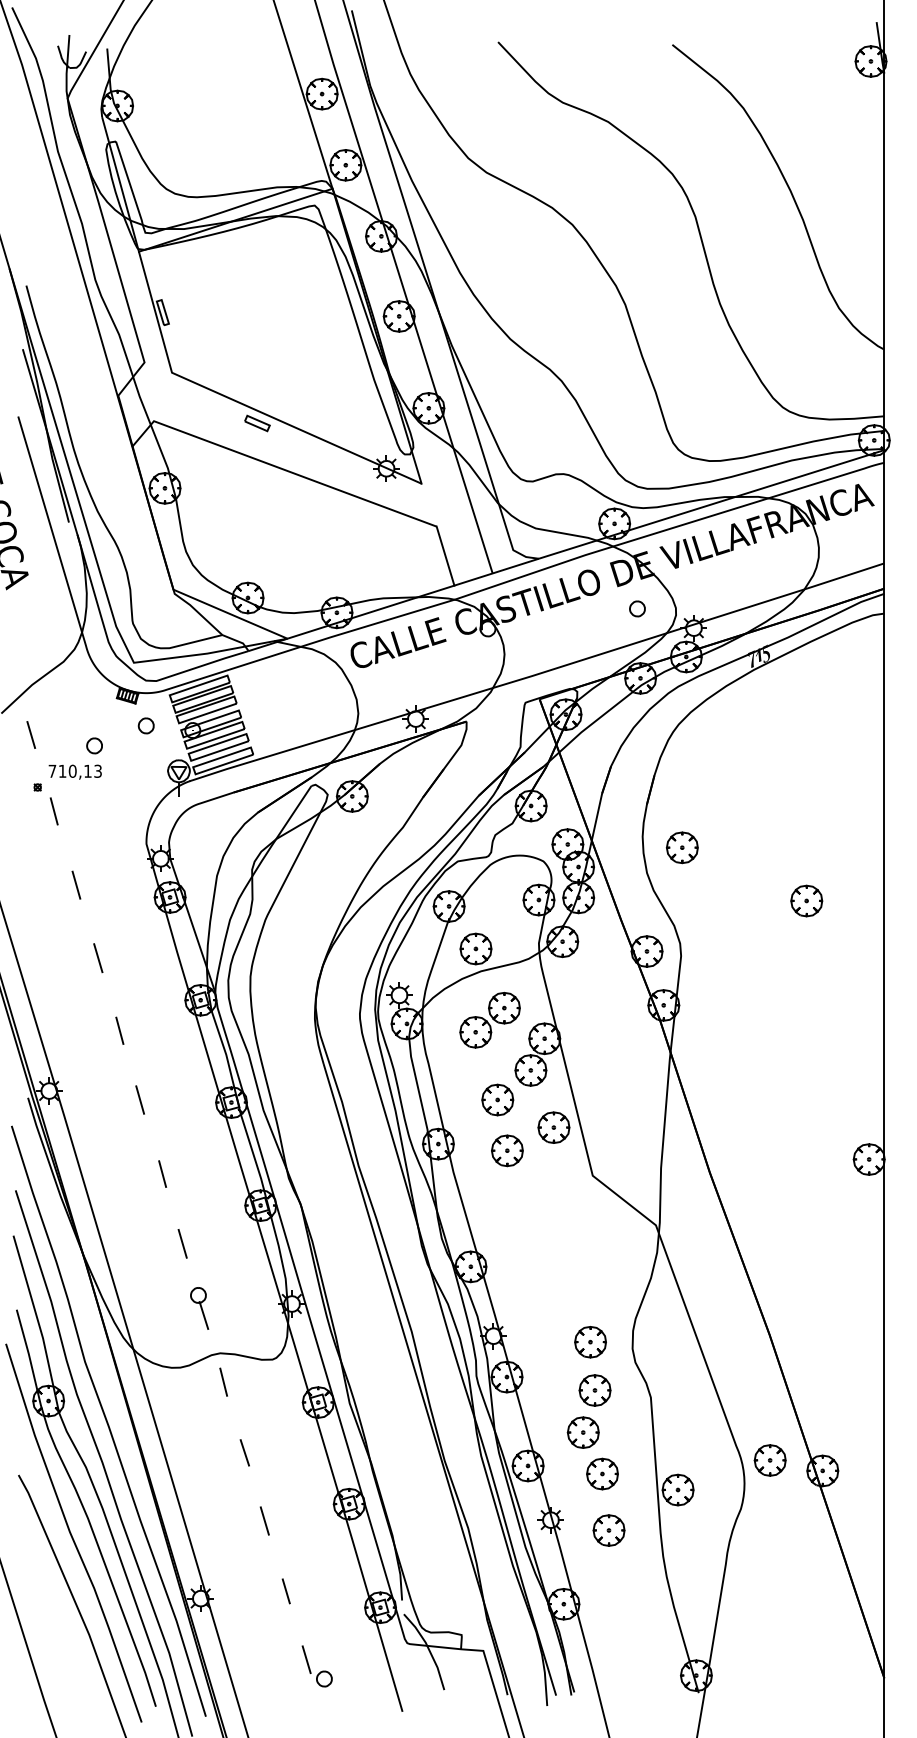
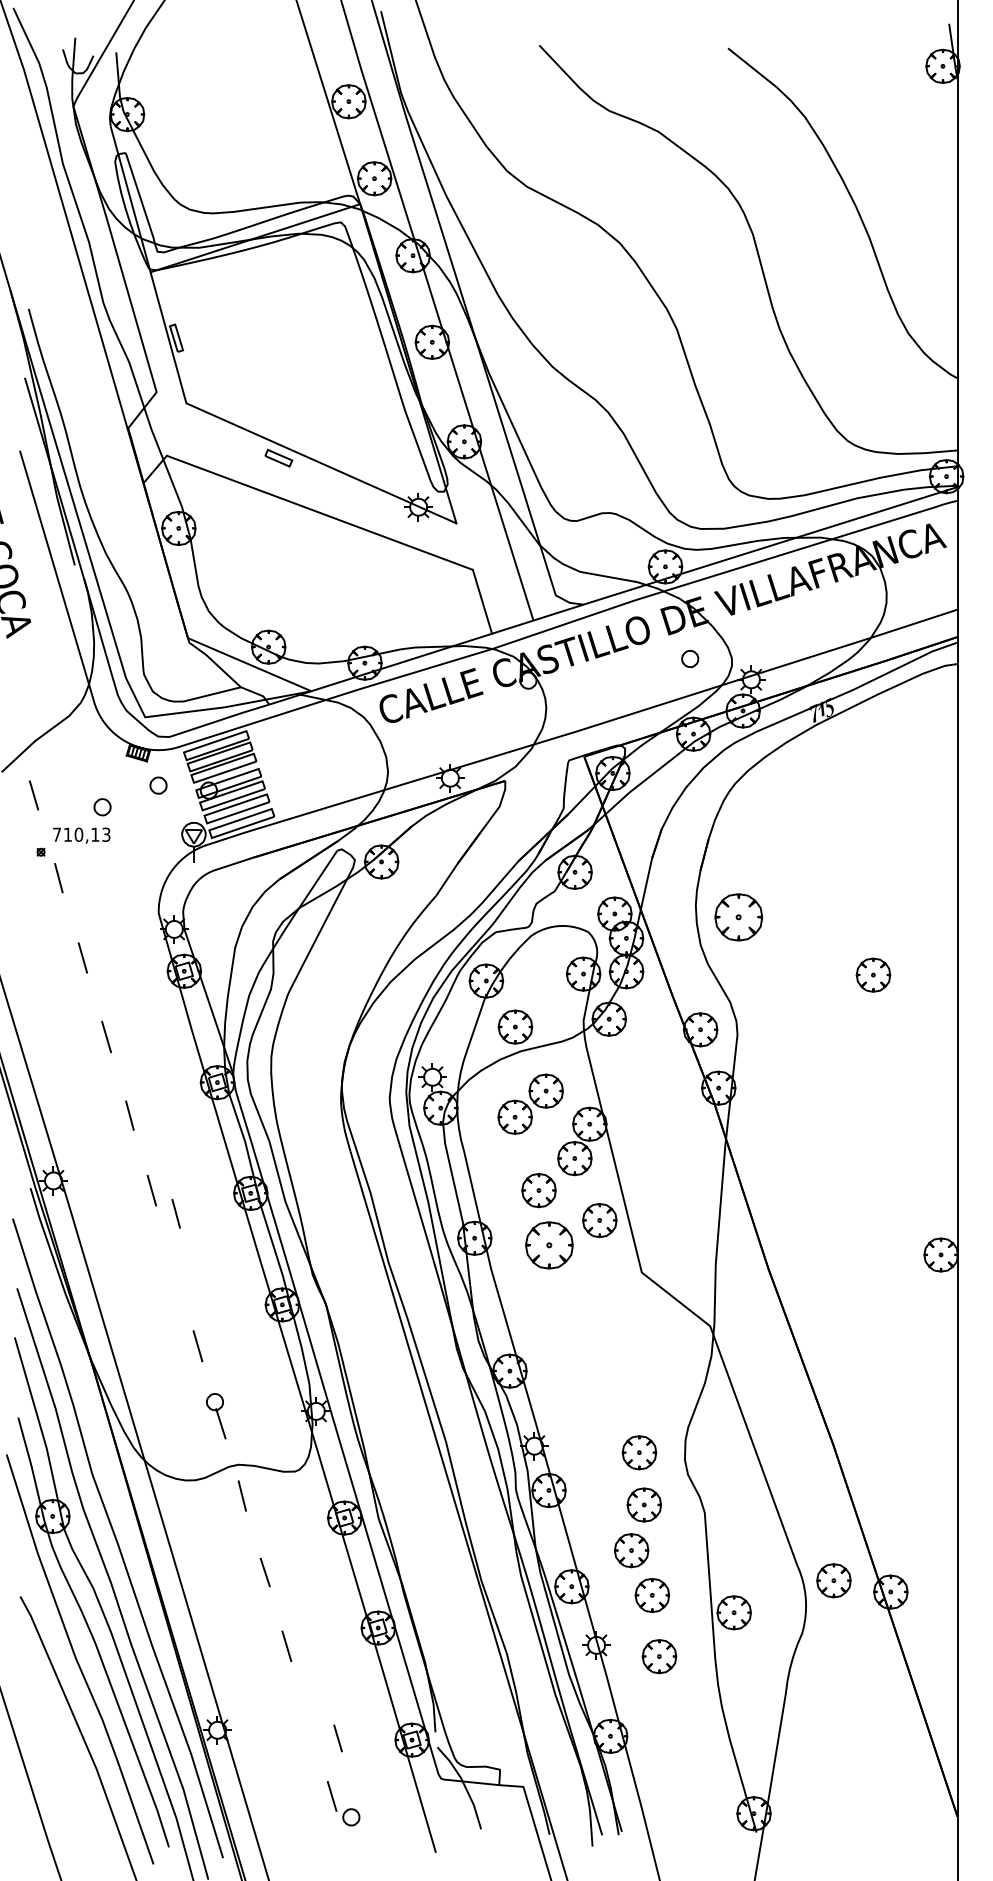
part: (682, 847) -> (738, 917), size x1.4
part: (507, 1150) -> (549, 1245), size x1.4
line: (161, 1173) -> (175, 1213), moved
line: (285, 1591) -> (337, 1738), moved

